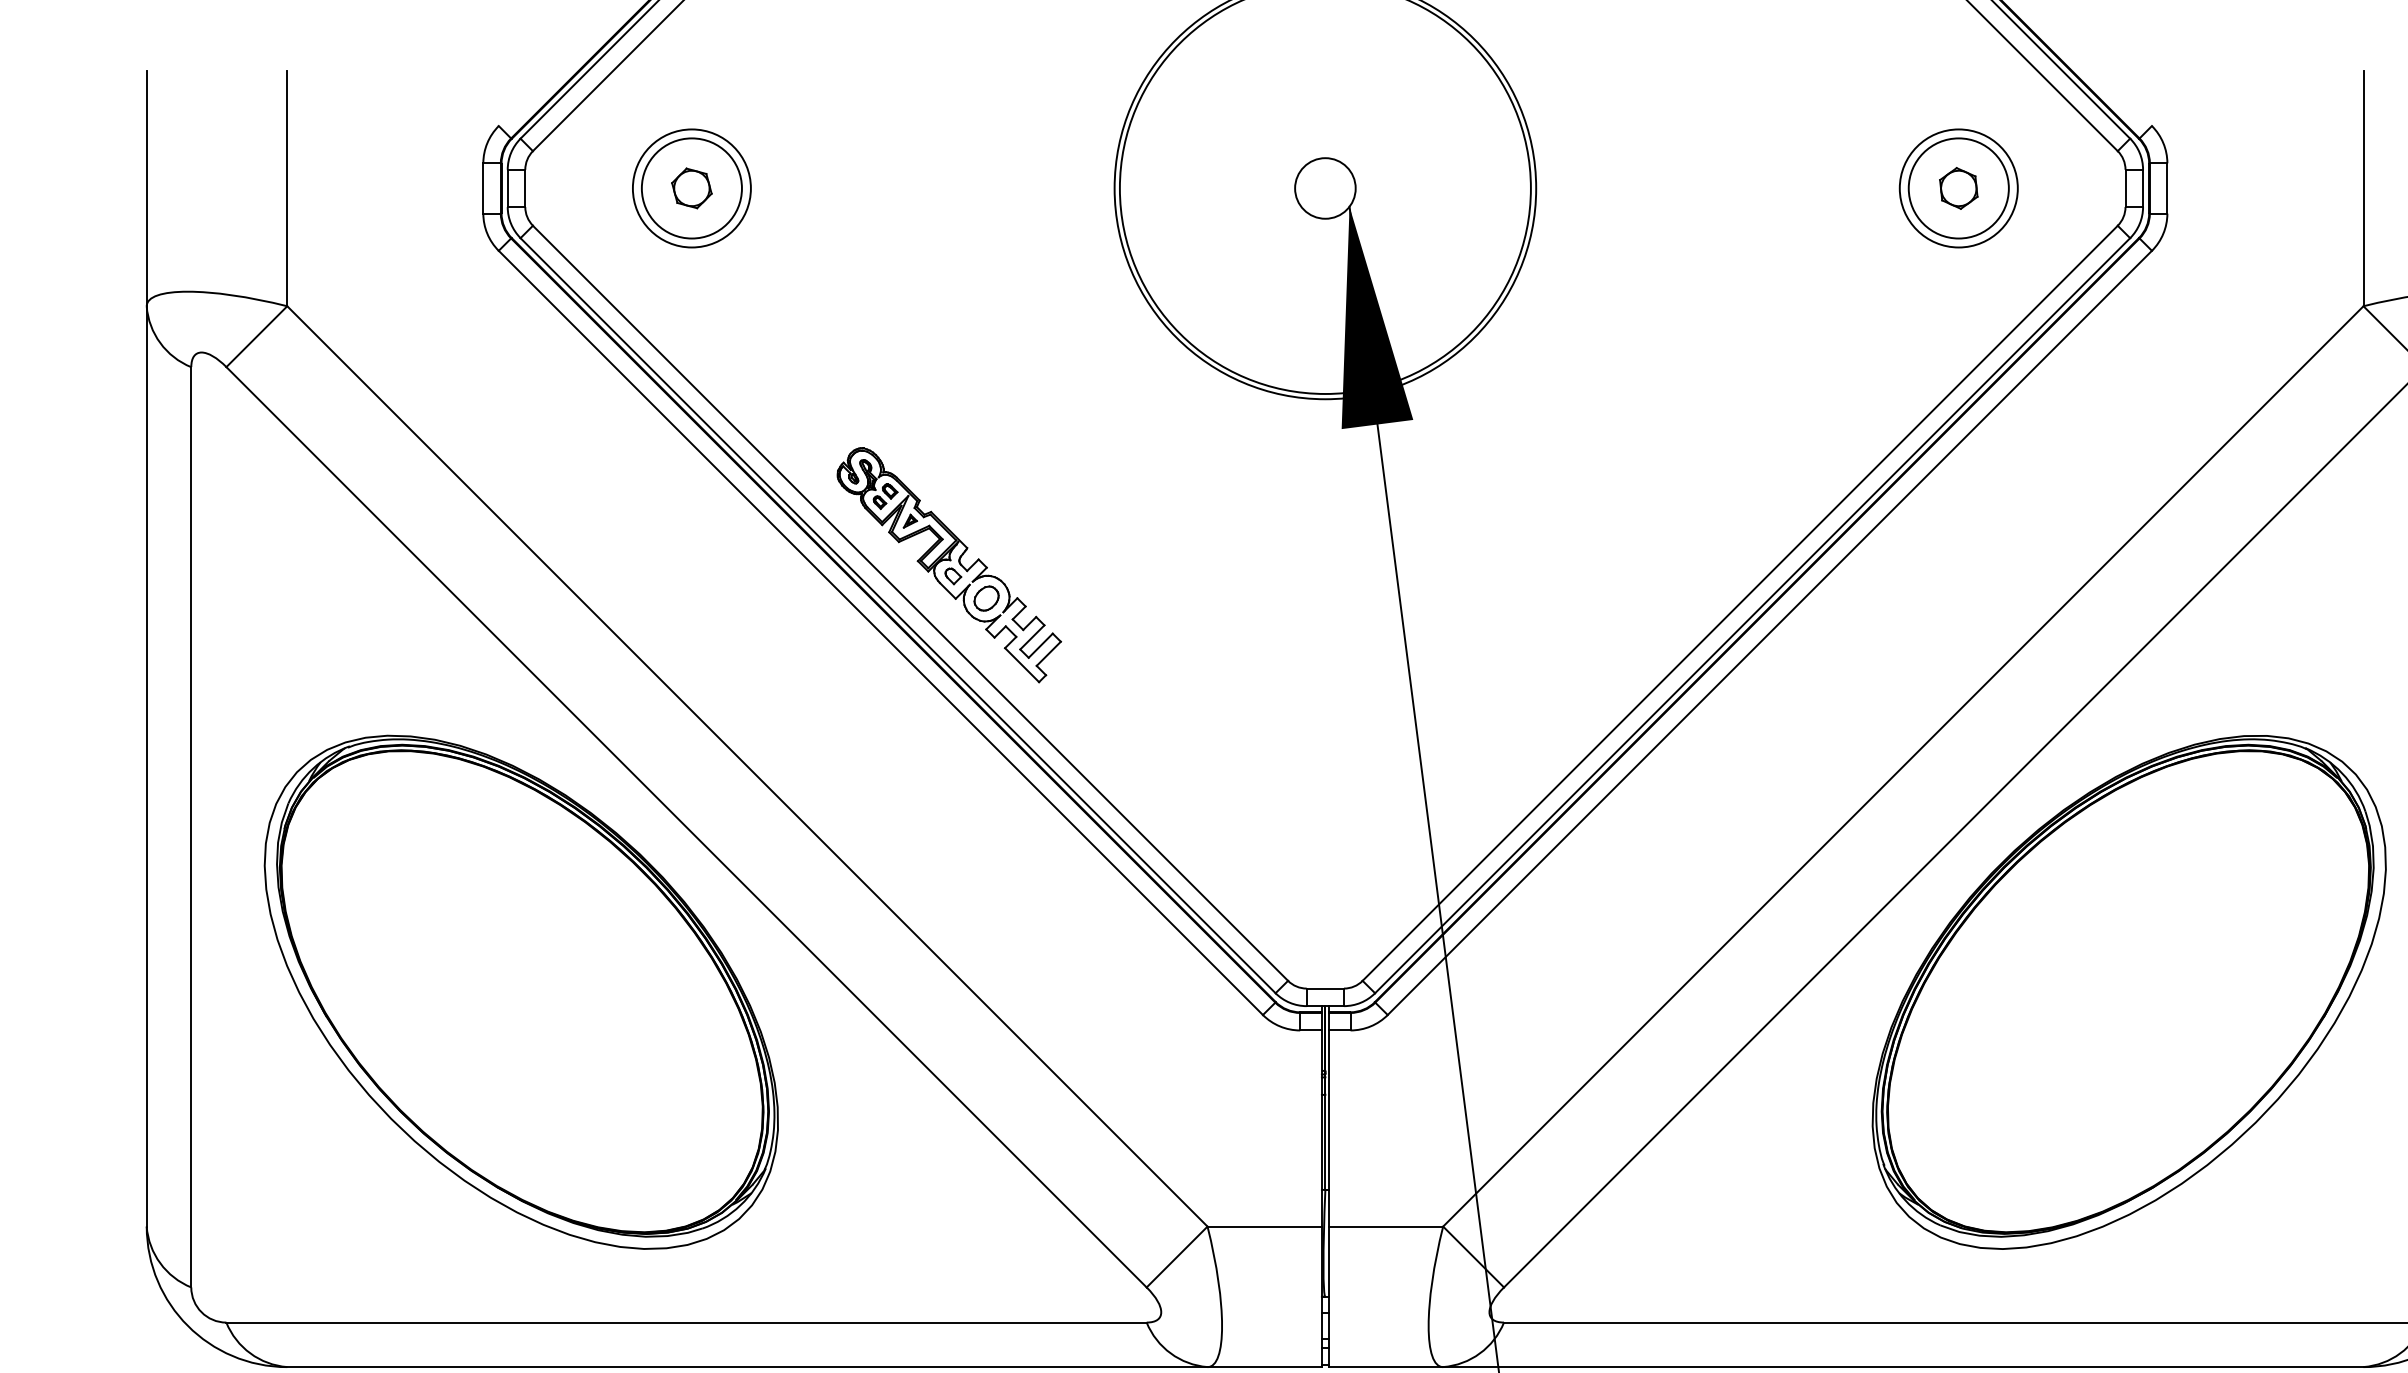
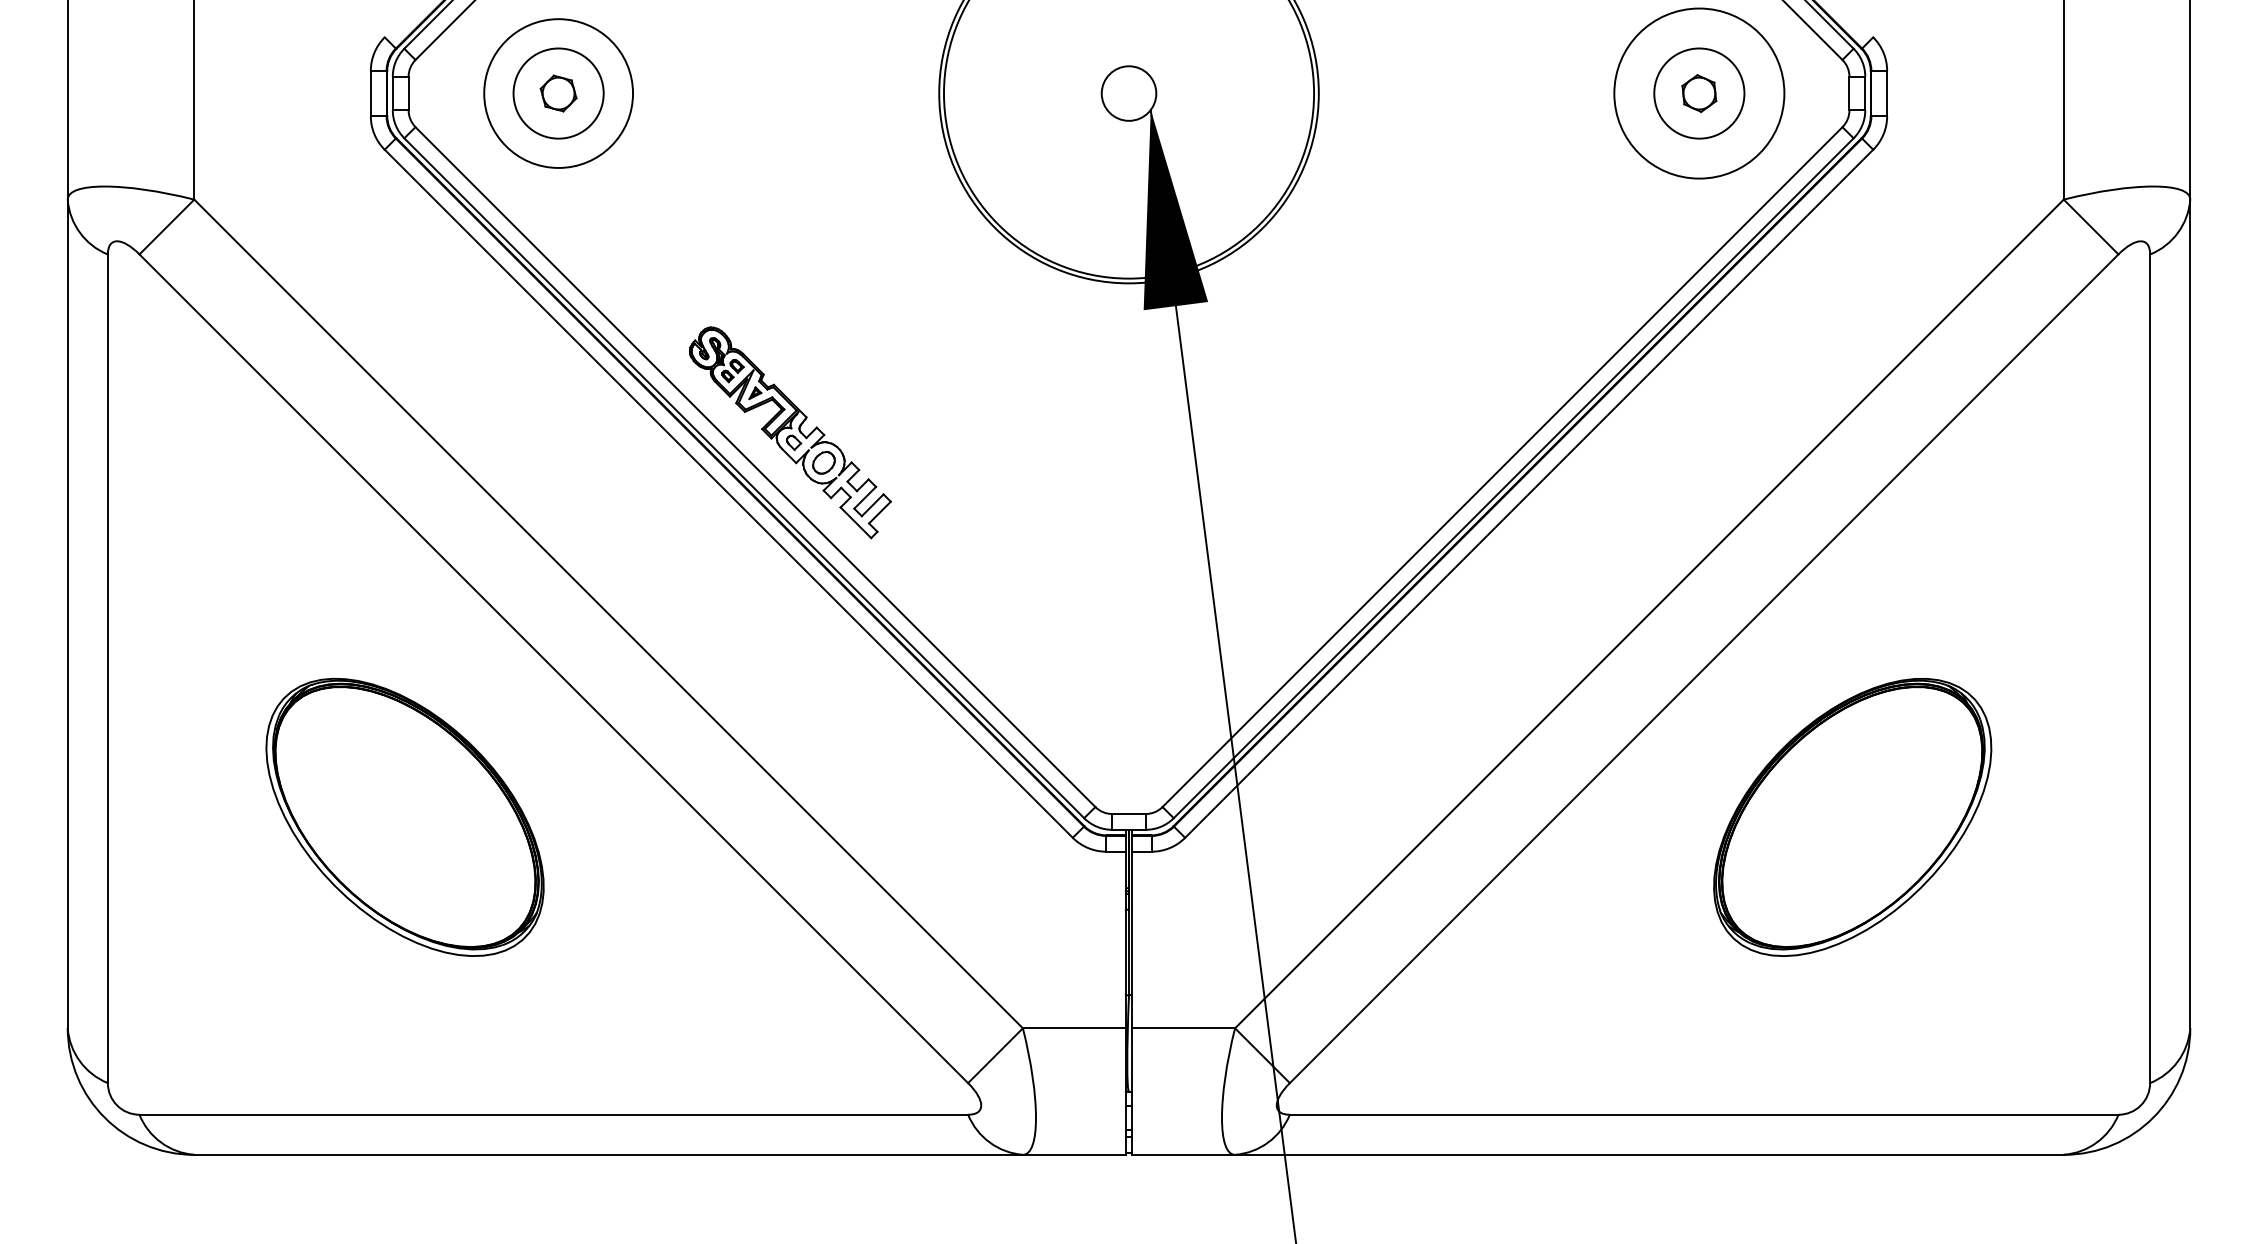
circle: (691, 188) -> (558, 93), size x1.4
circle: (1958, 188) -> (1699, 93), size x1.6
part: (520, 992) -> (404, 817), size x0.6
part: (2128, 992) -> (1852, 817), size x0.6

